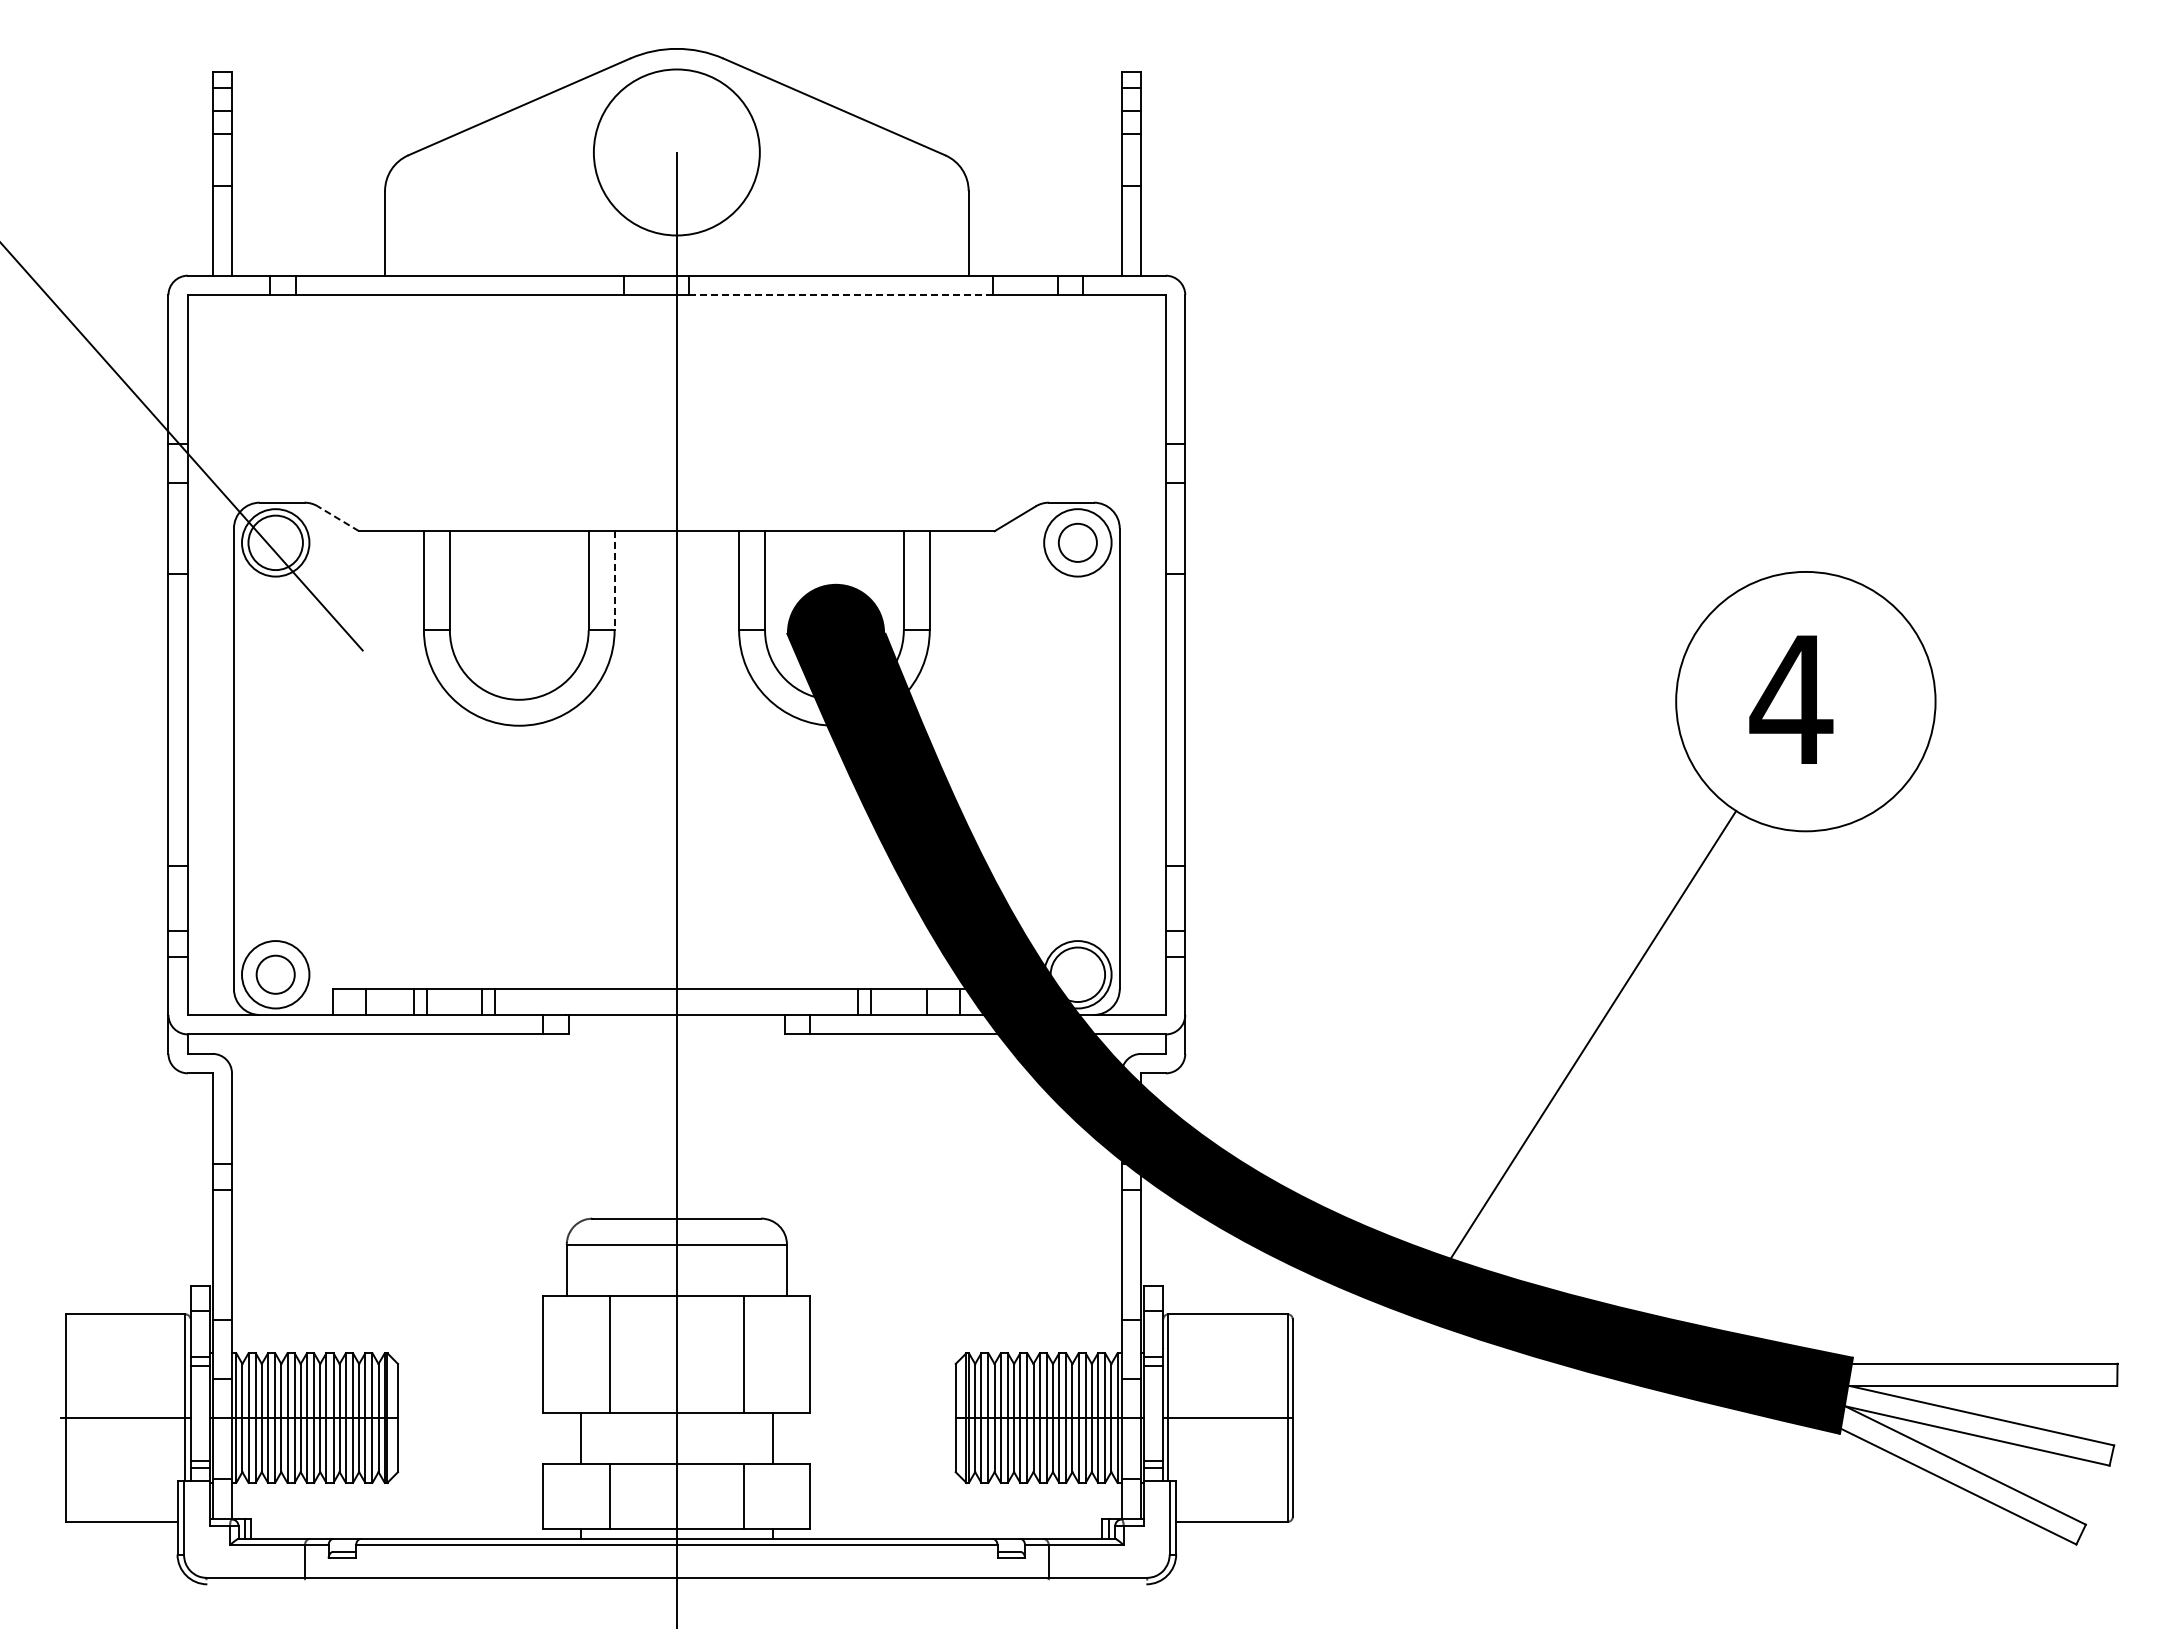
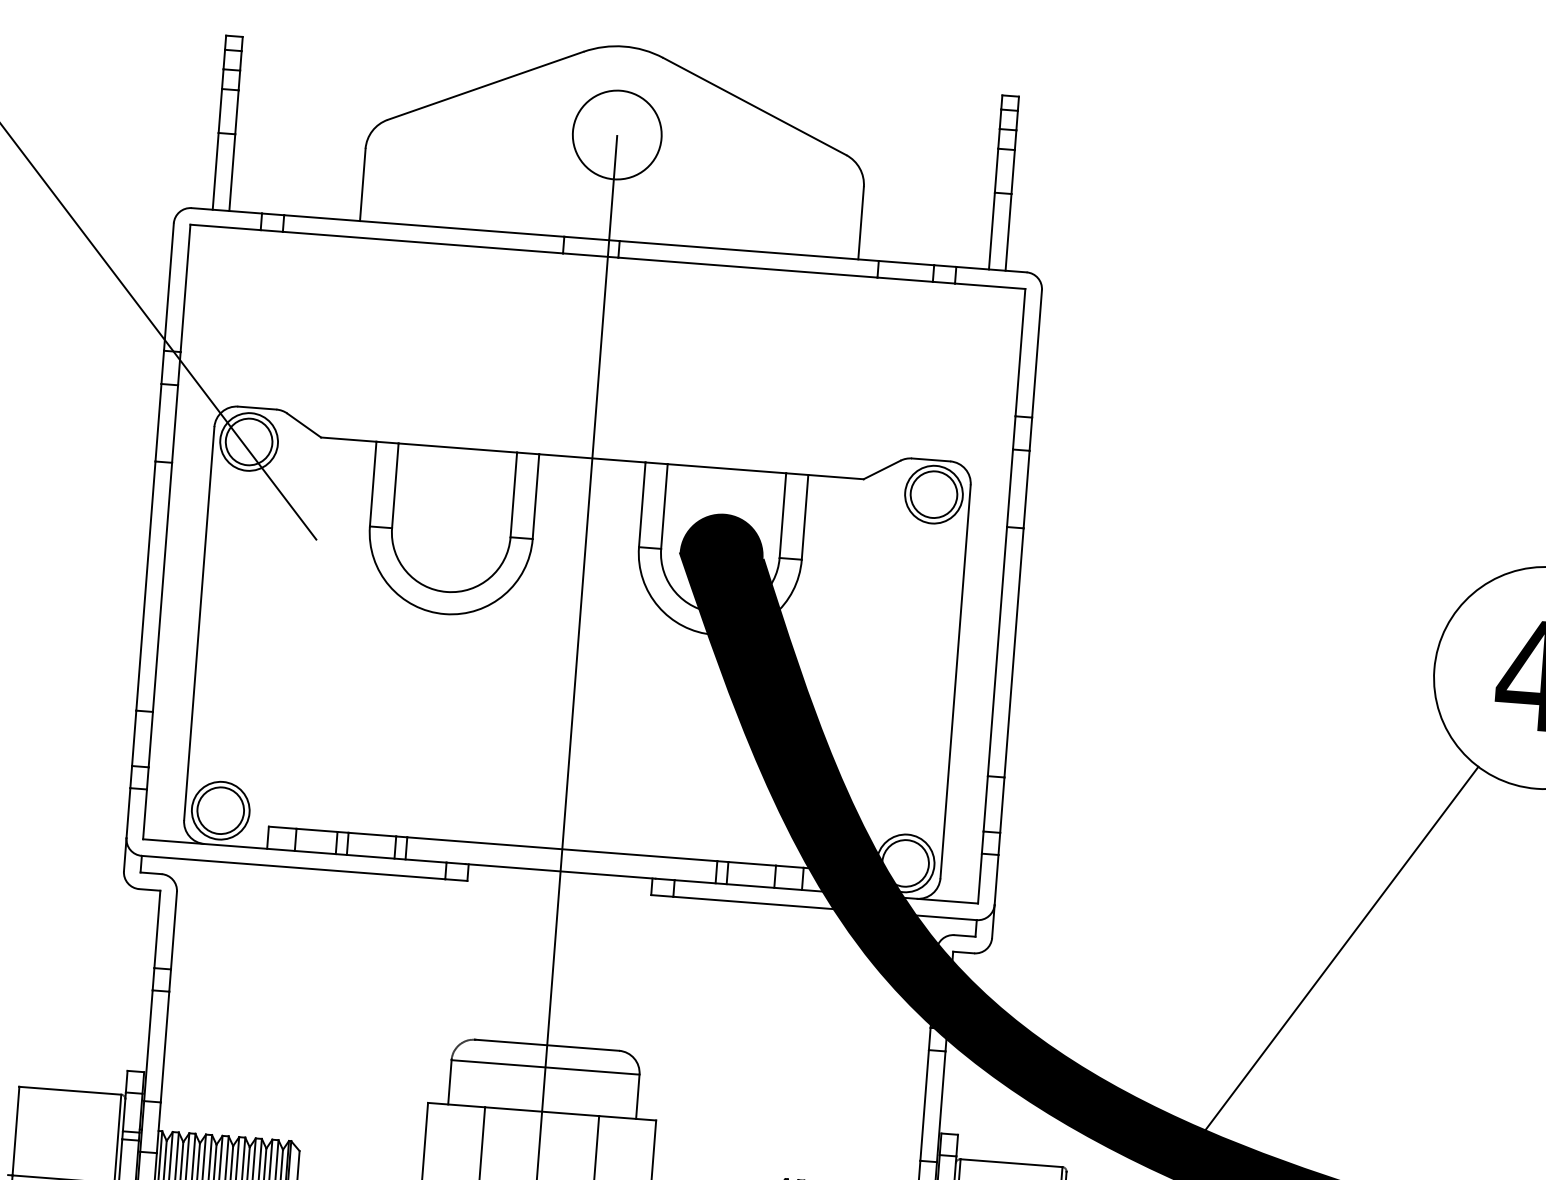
circle: (676, 152) -> (616, 135), size x0.62
line: (840, 295) -> (747, 267), dashed -> solid
line: (338, 518) -> (304, 425), dashed -> solid
circle: (1077, 542) -> (933, 494), size x1.43
line: (614, 580) -> (535, 496), dashed -> solid
circle: (275, 974) -> (220, 810), size x1.43

